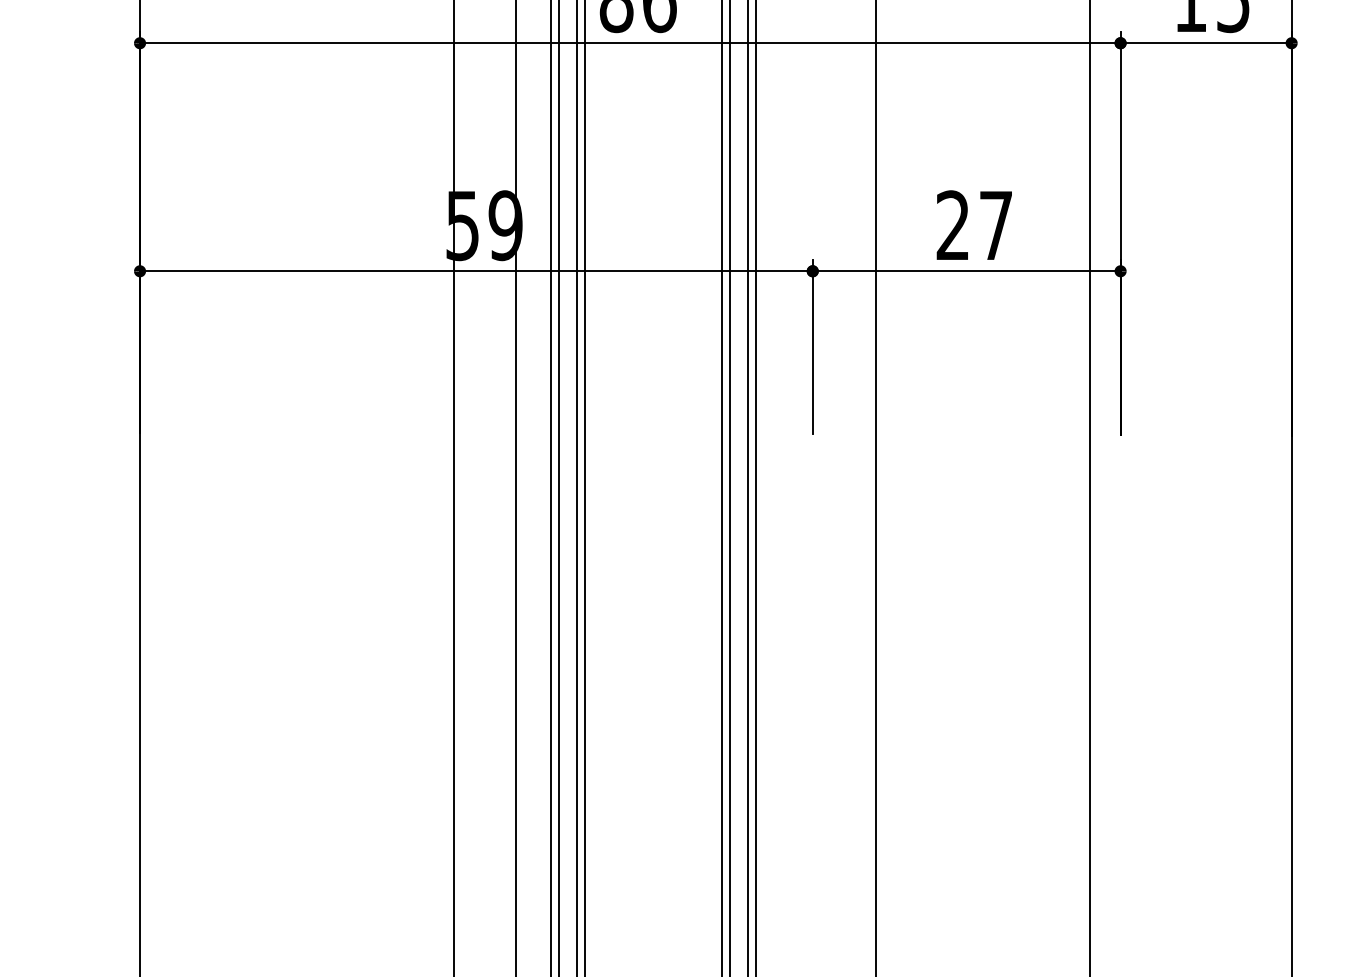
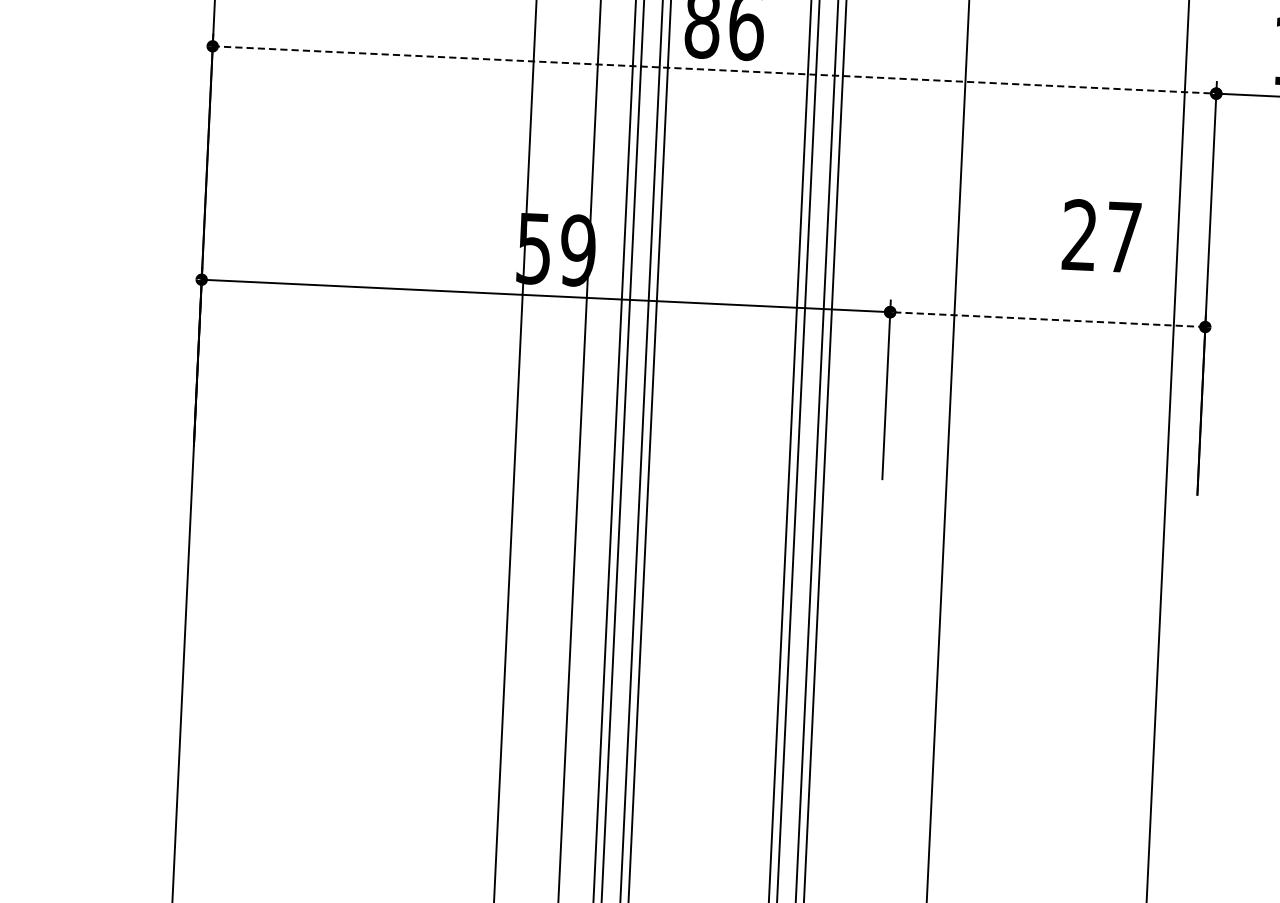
line: (630, 43) -> (714, 70), solid -> dashed
text: (973, 224) -> (1100, 235), moved
line: (966, 271) -> (1047, 319), solid -> dashed

